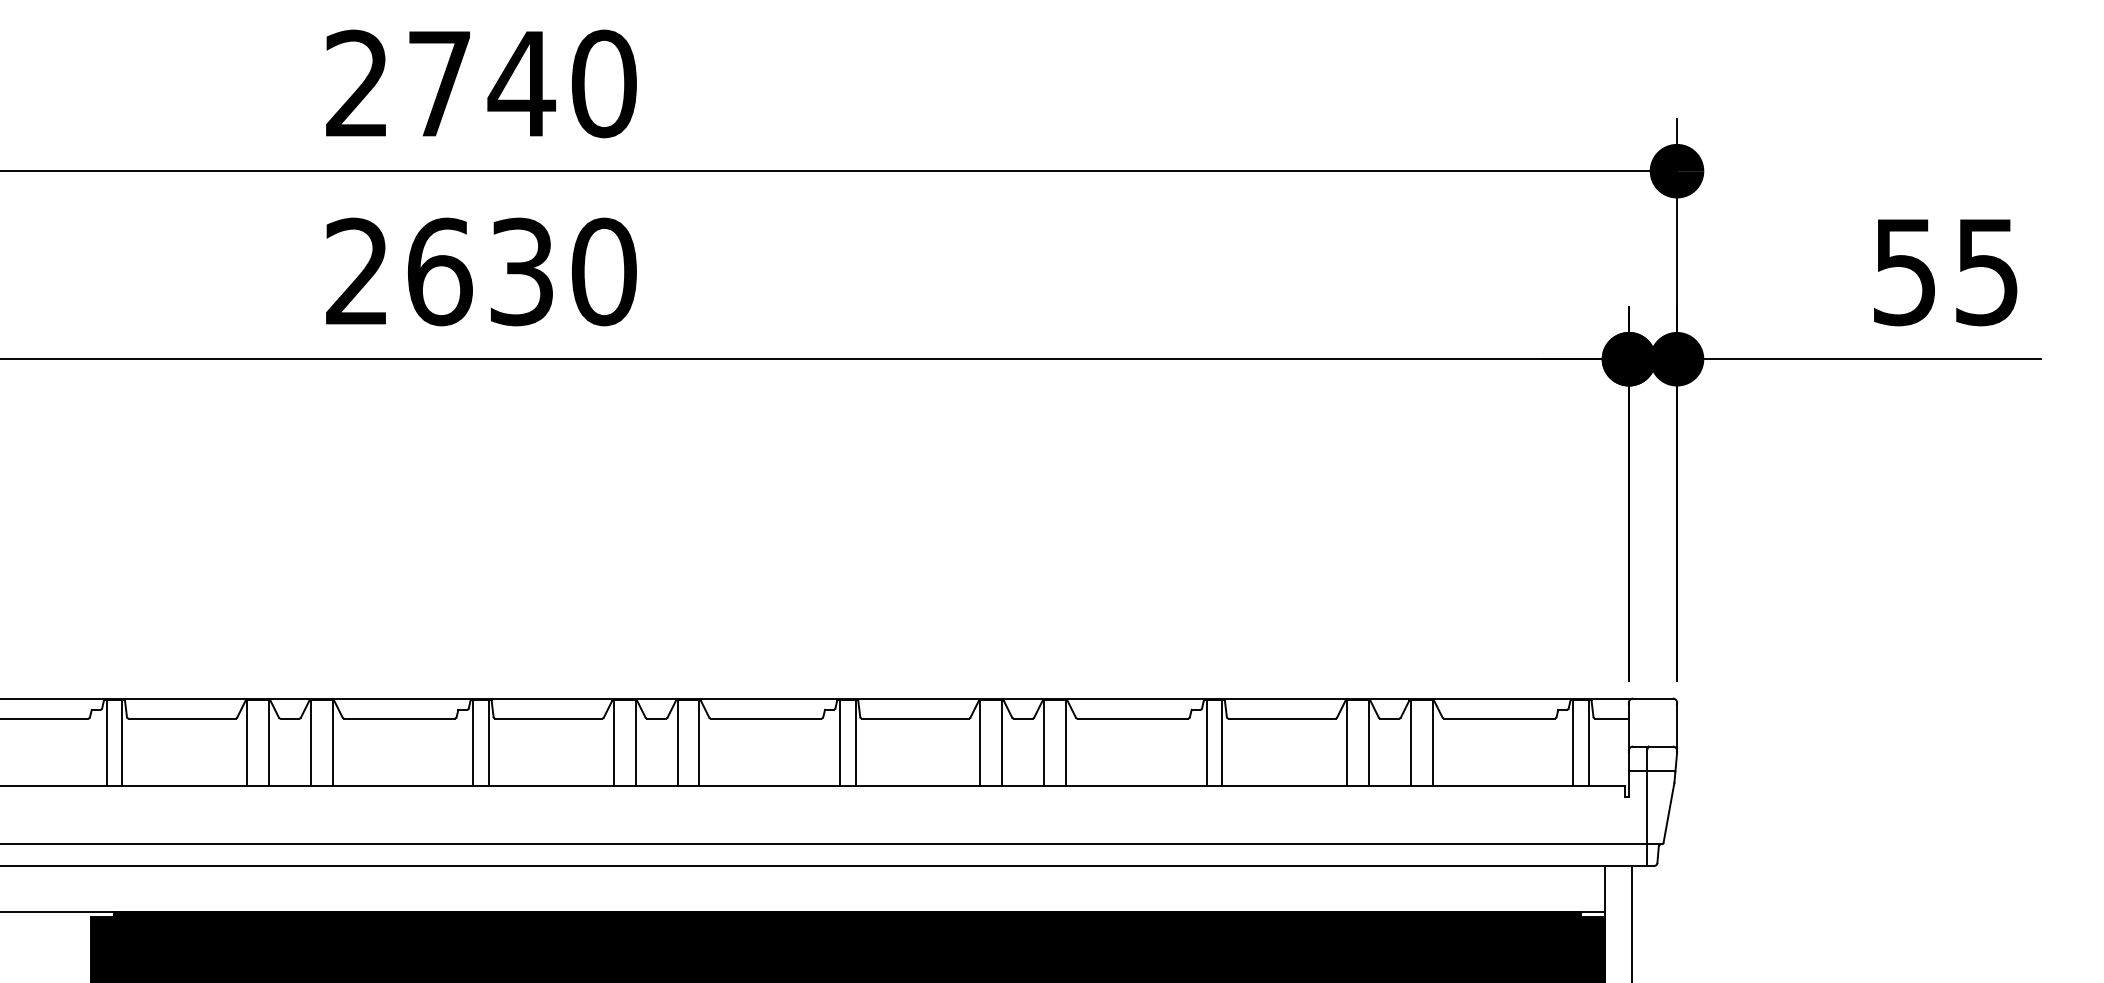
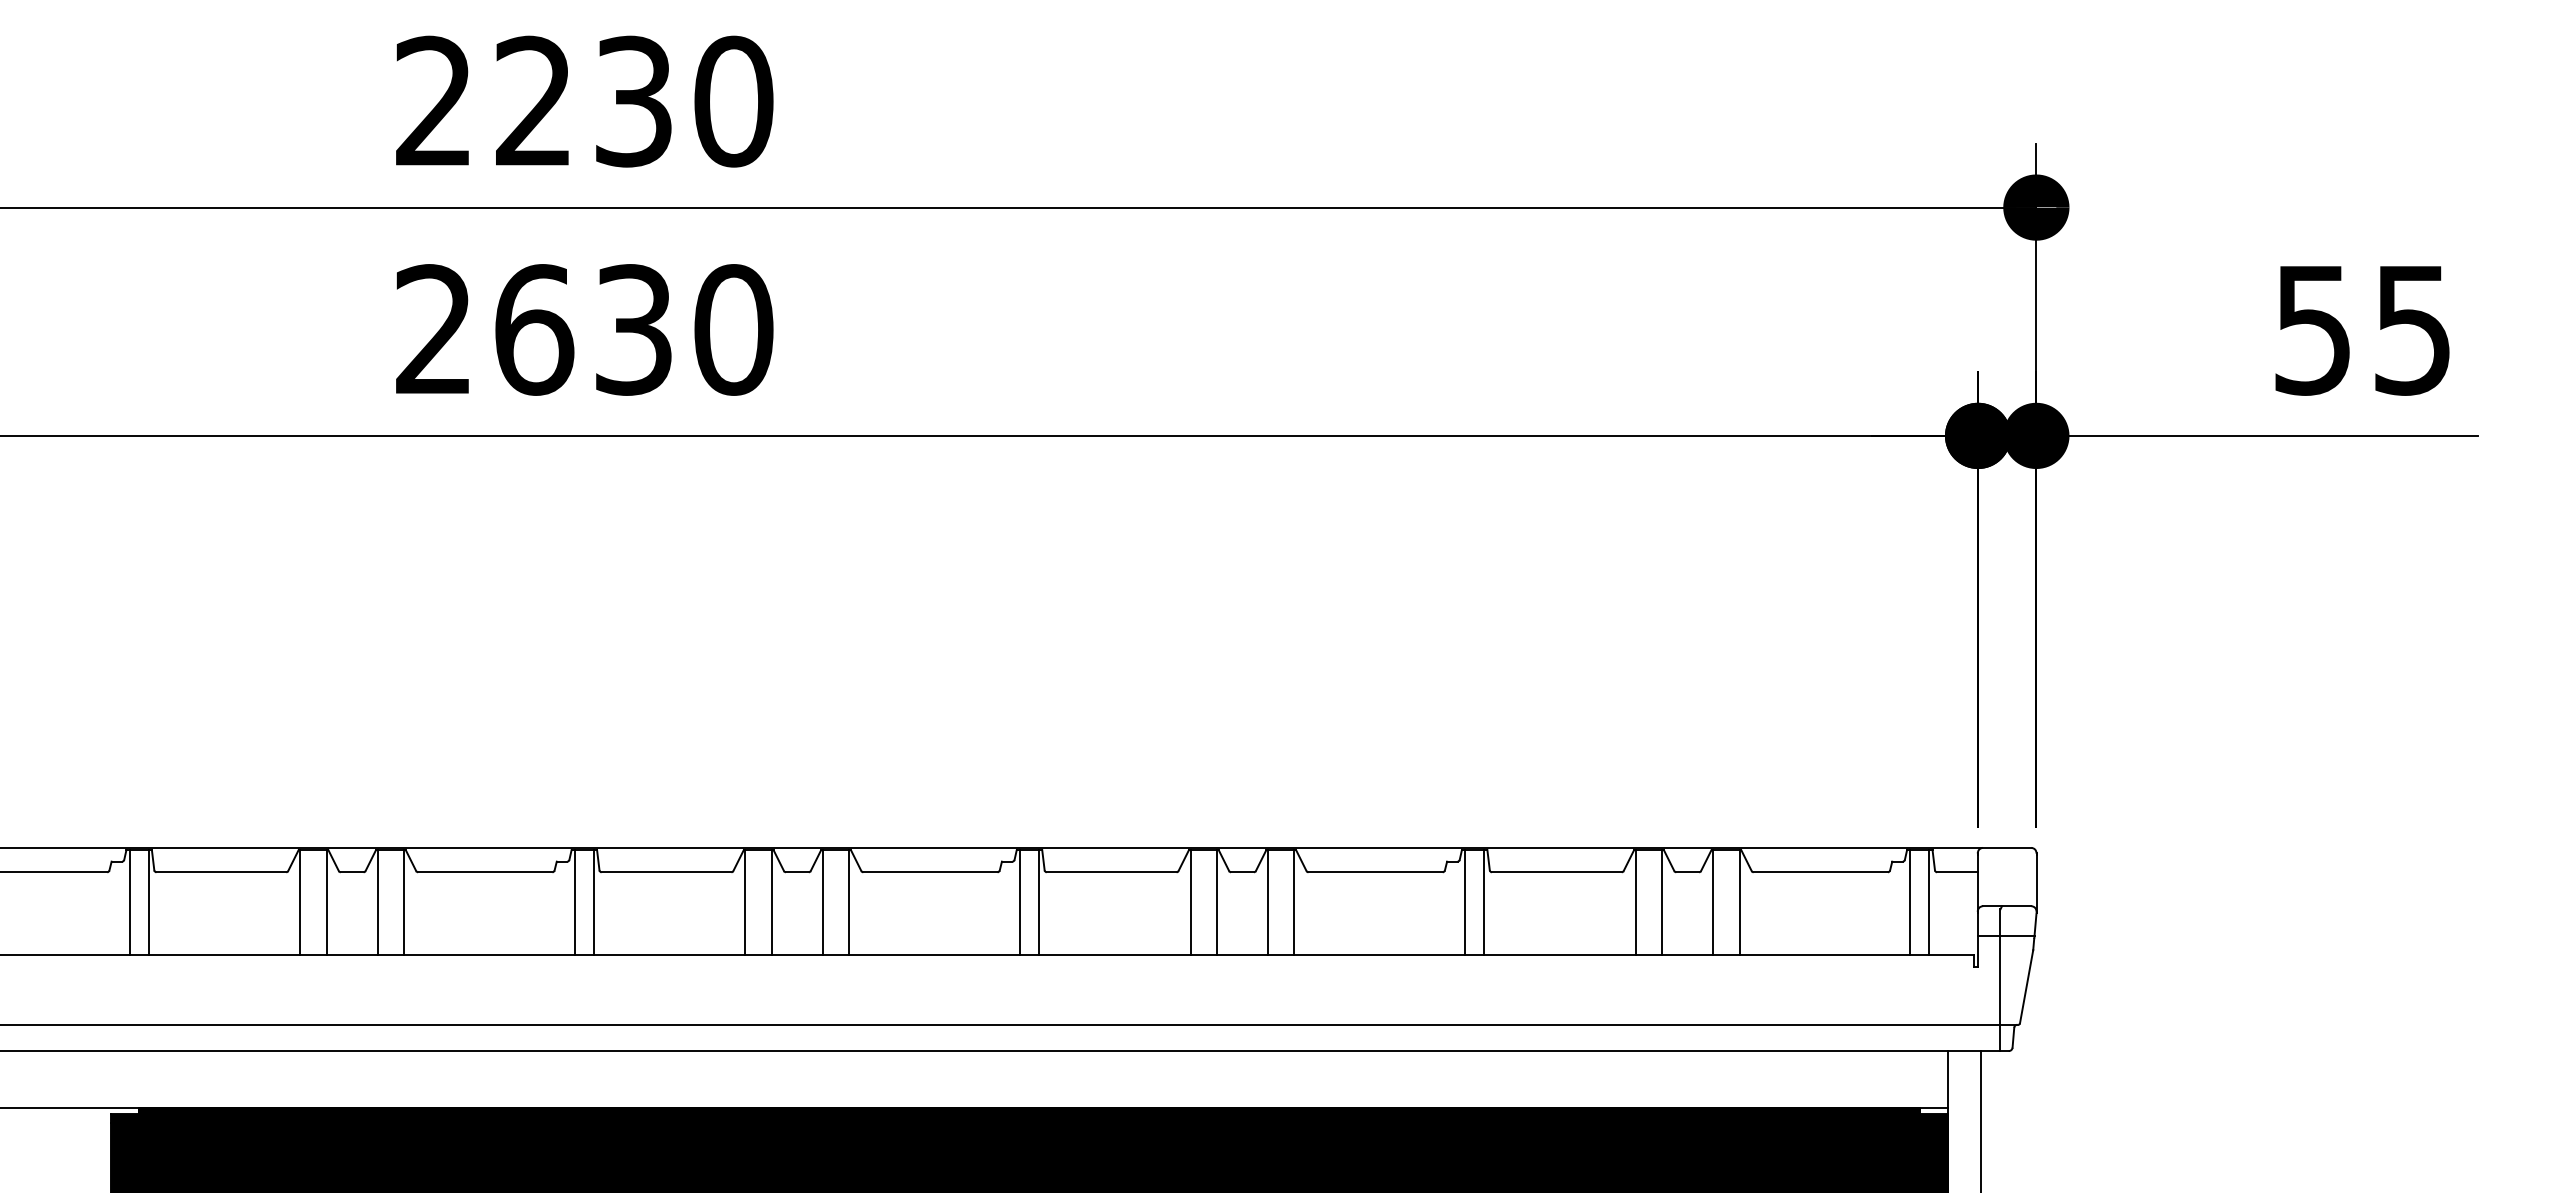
text: (482, 83) -> (585, 101), 2740 -> 2230

